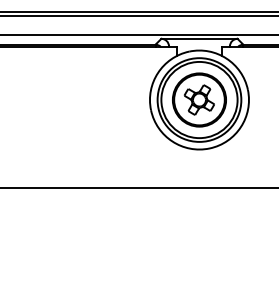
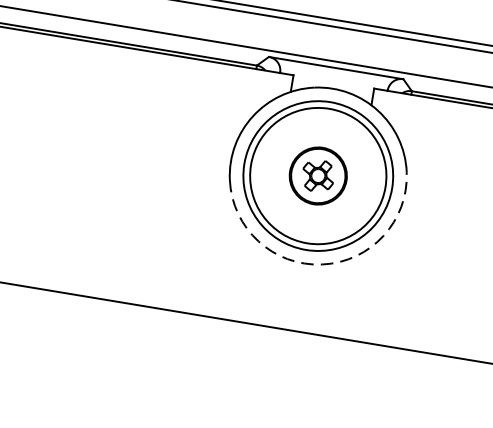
part: (199, 99) -> (318, 175), size x0.6
arc: (209, 148) -> (321, 264), solid -> dashed

